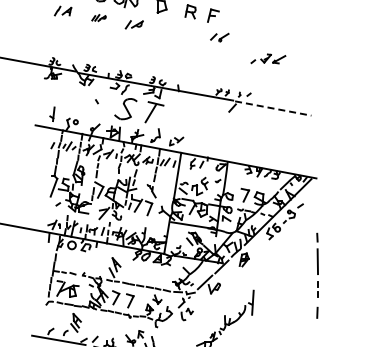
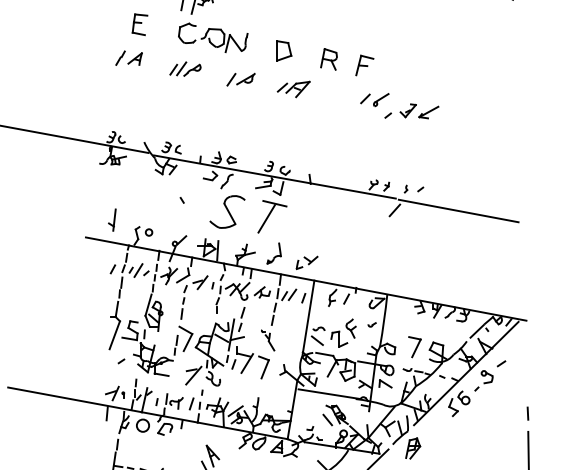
part: (98, 17) -> (184, 68), size x1.43
part: (168, 30) -> (294, 88), added
part: (268, 58) -> (412, 110), moved
line: (273, 108) -> (459, 211), dashed -> solid

